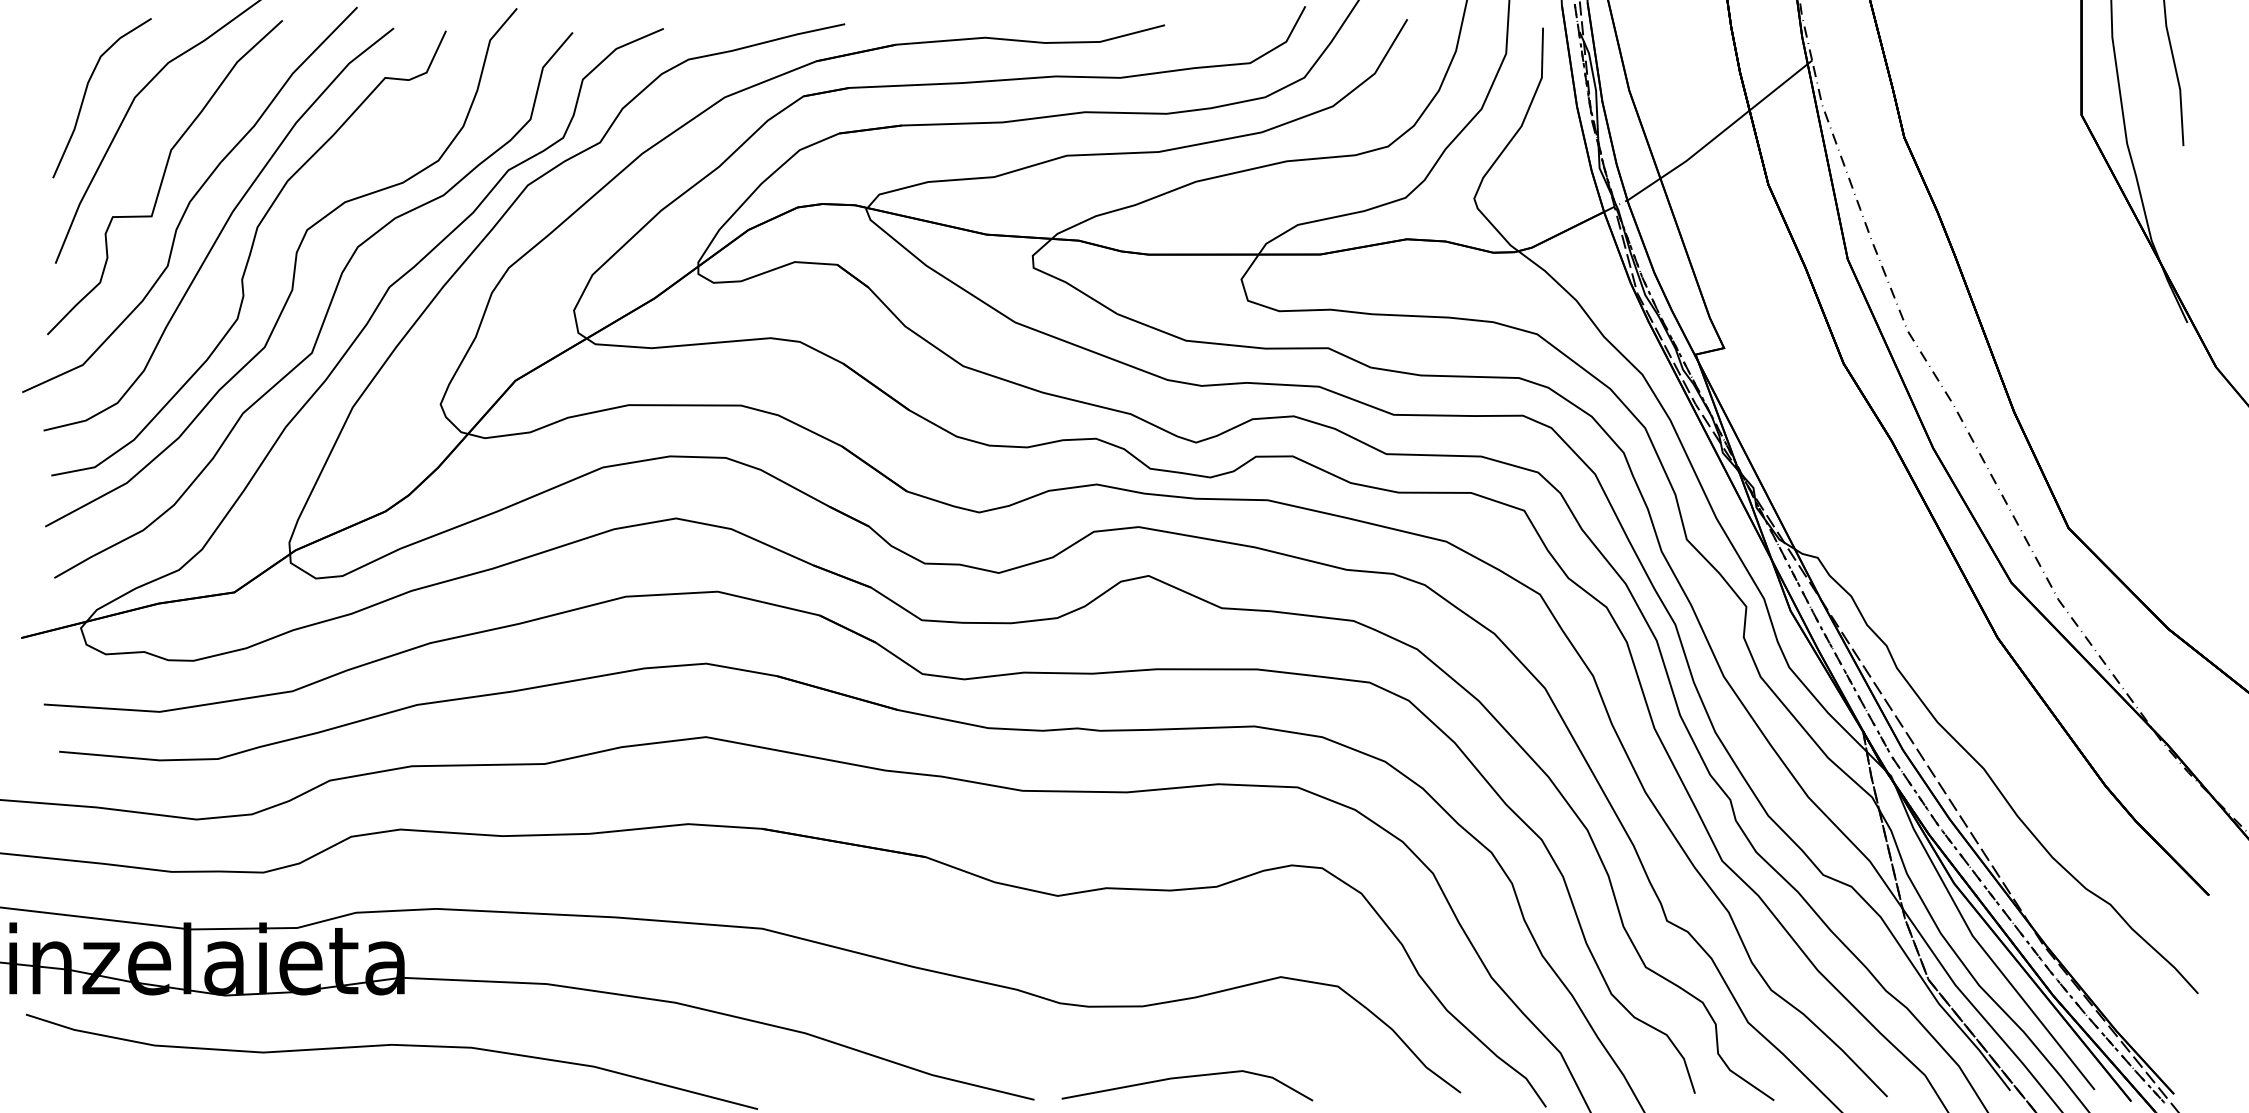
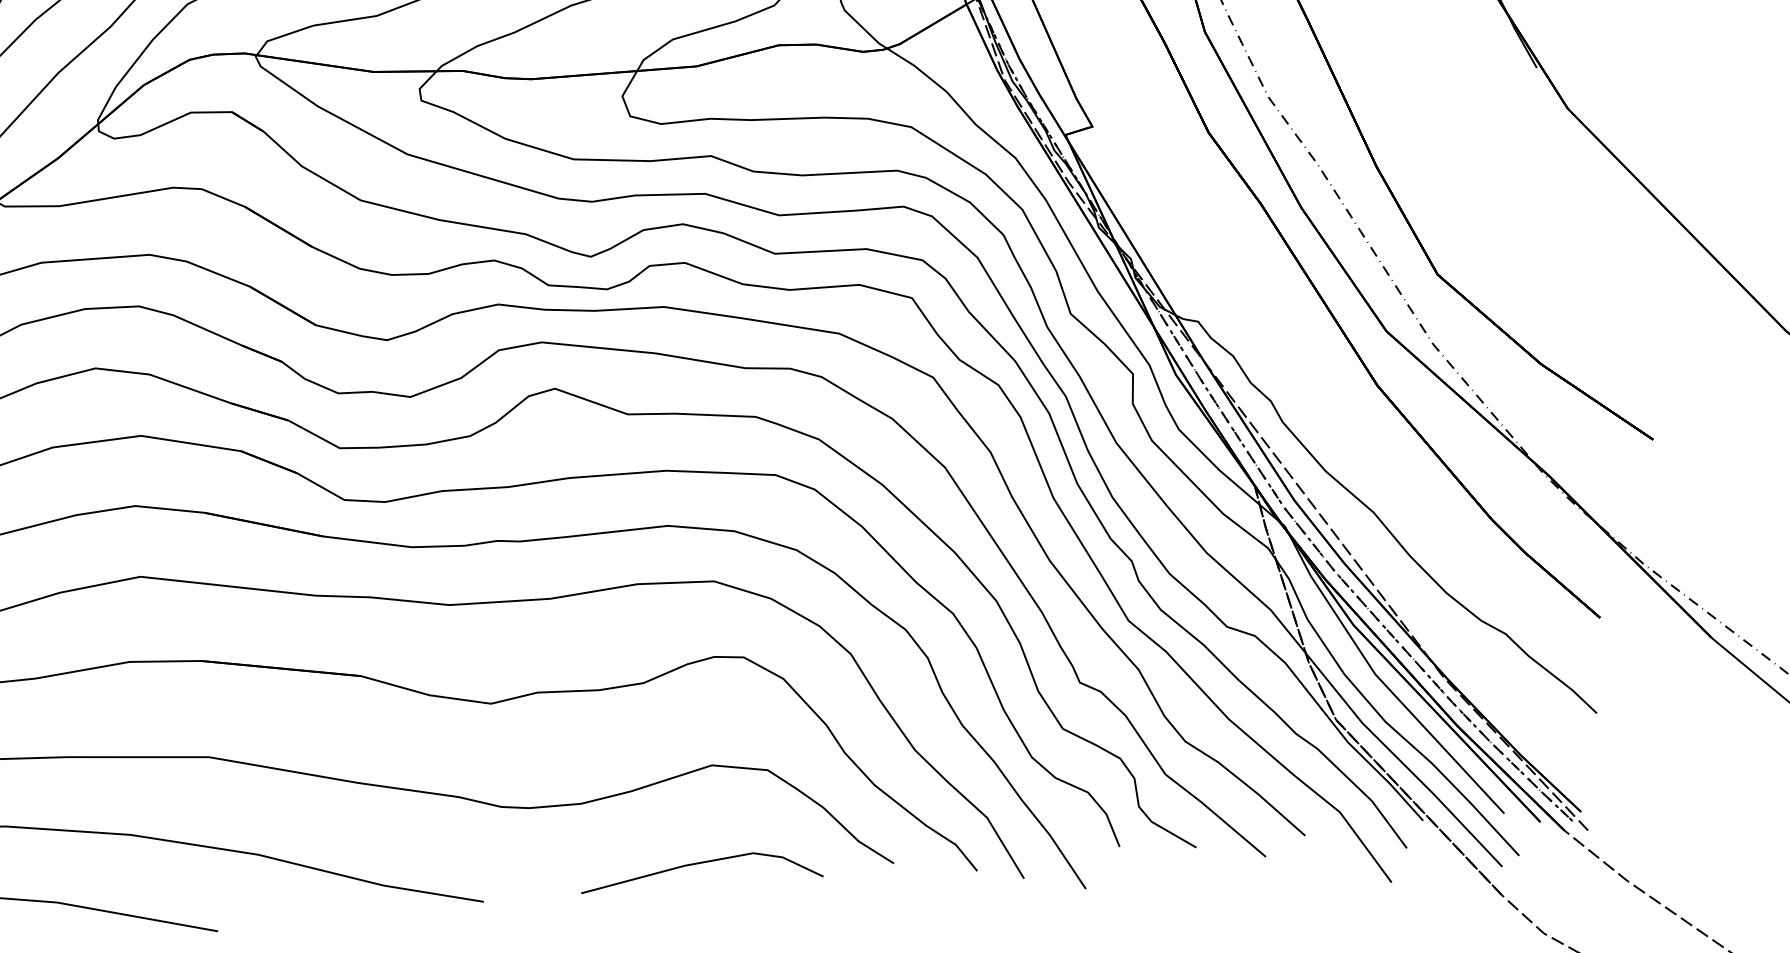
line: (1187, 1077) -> (700, 863), moved

